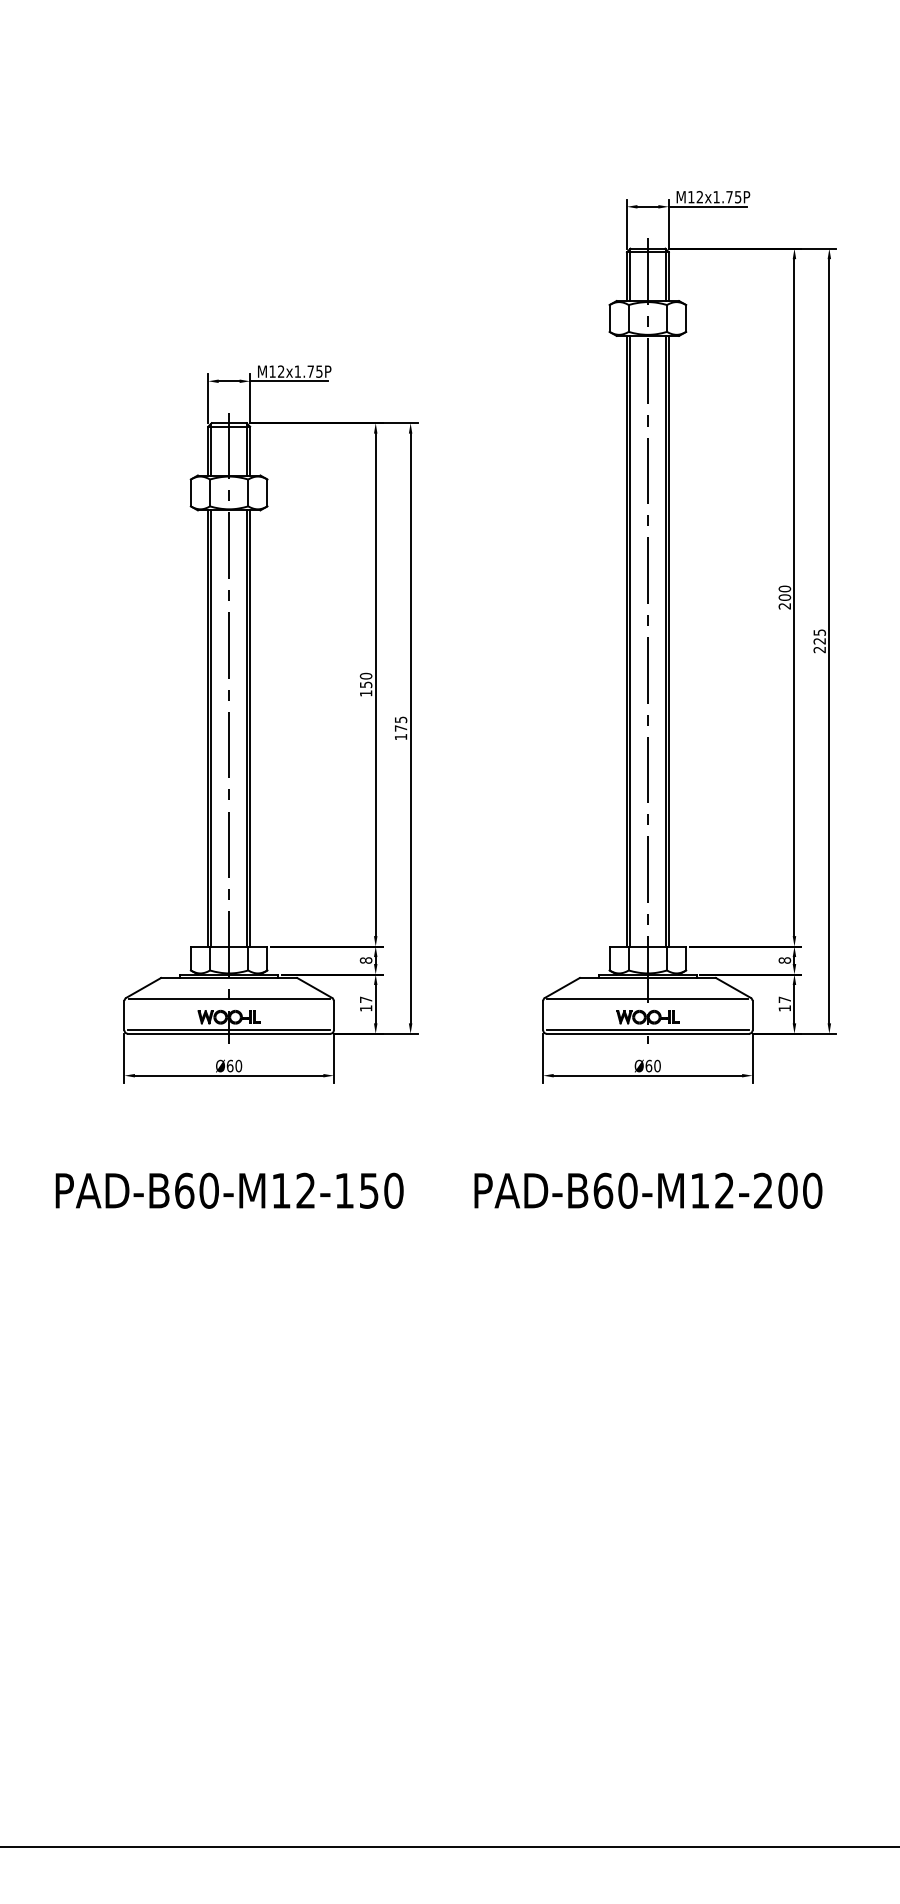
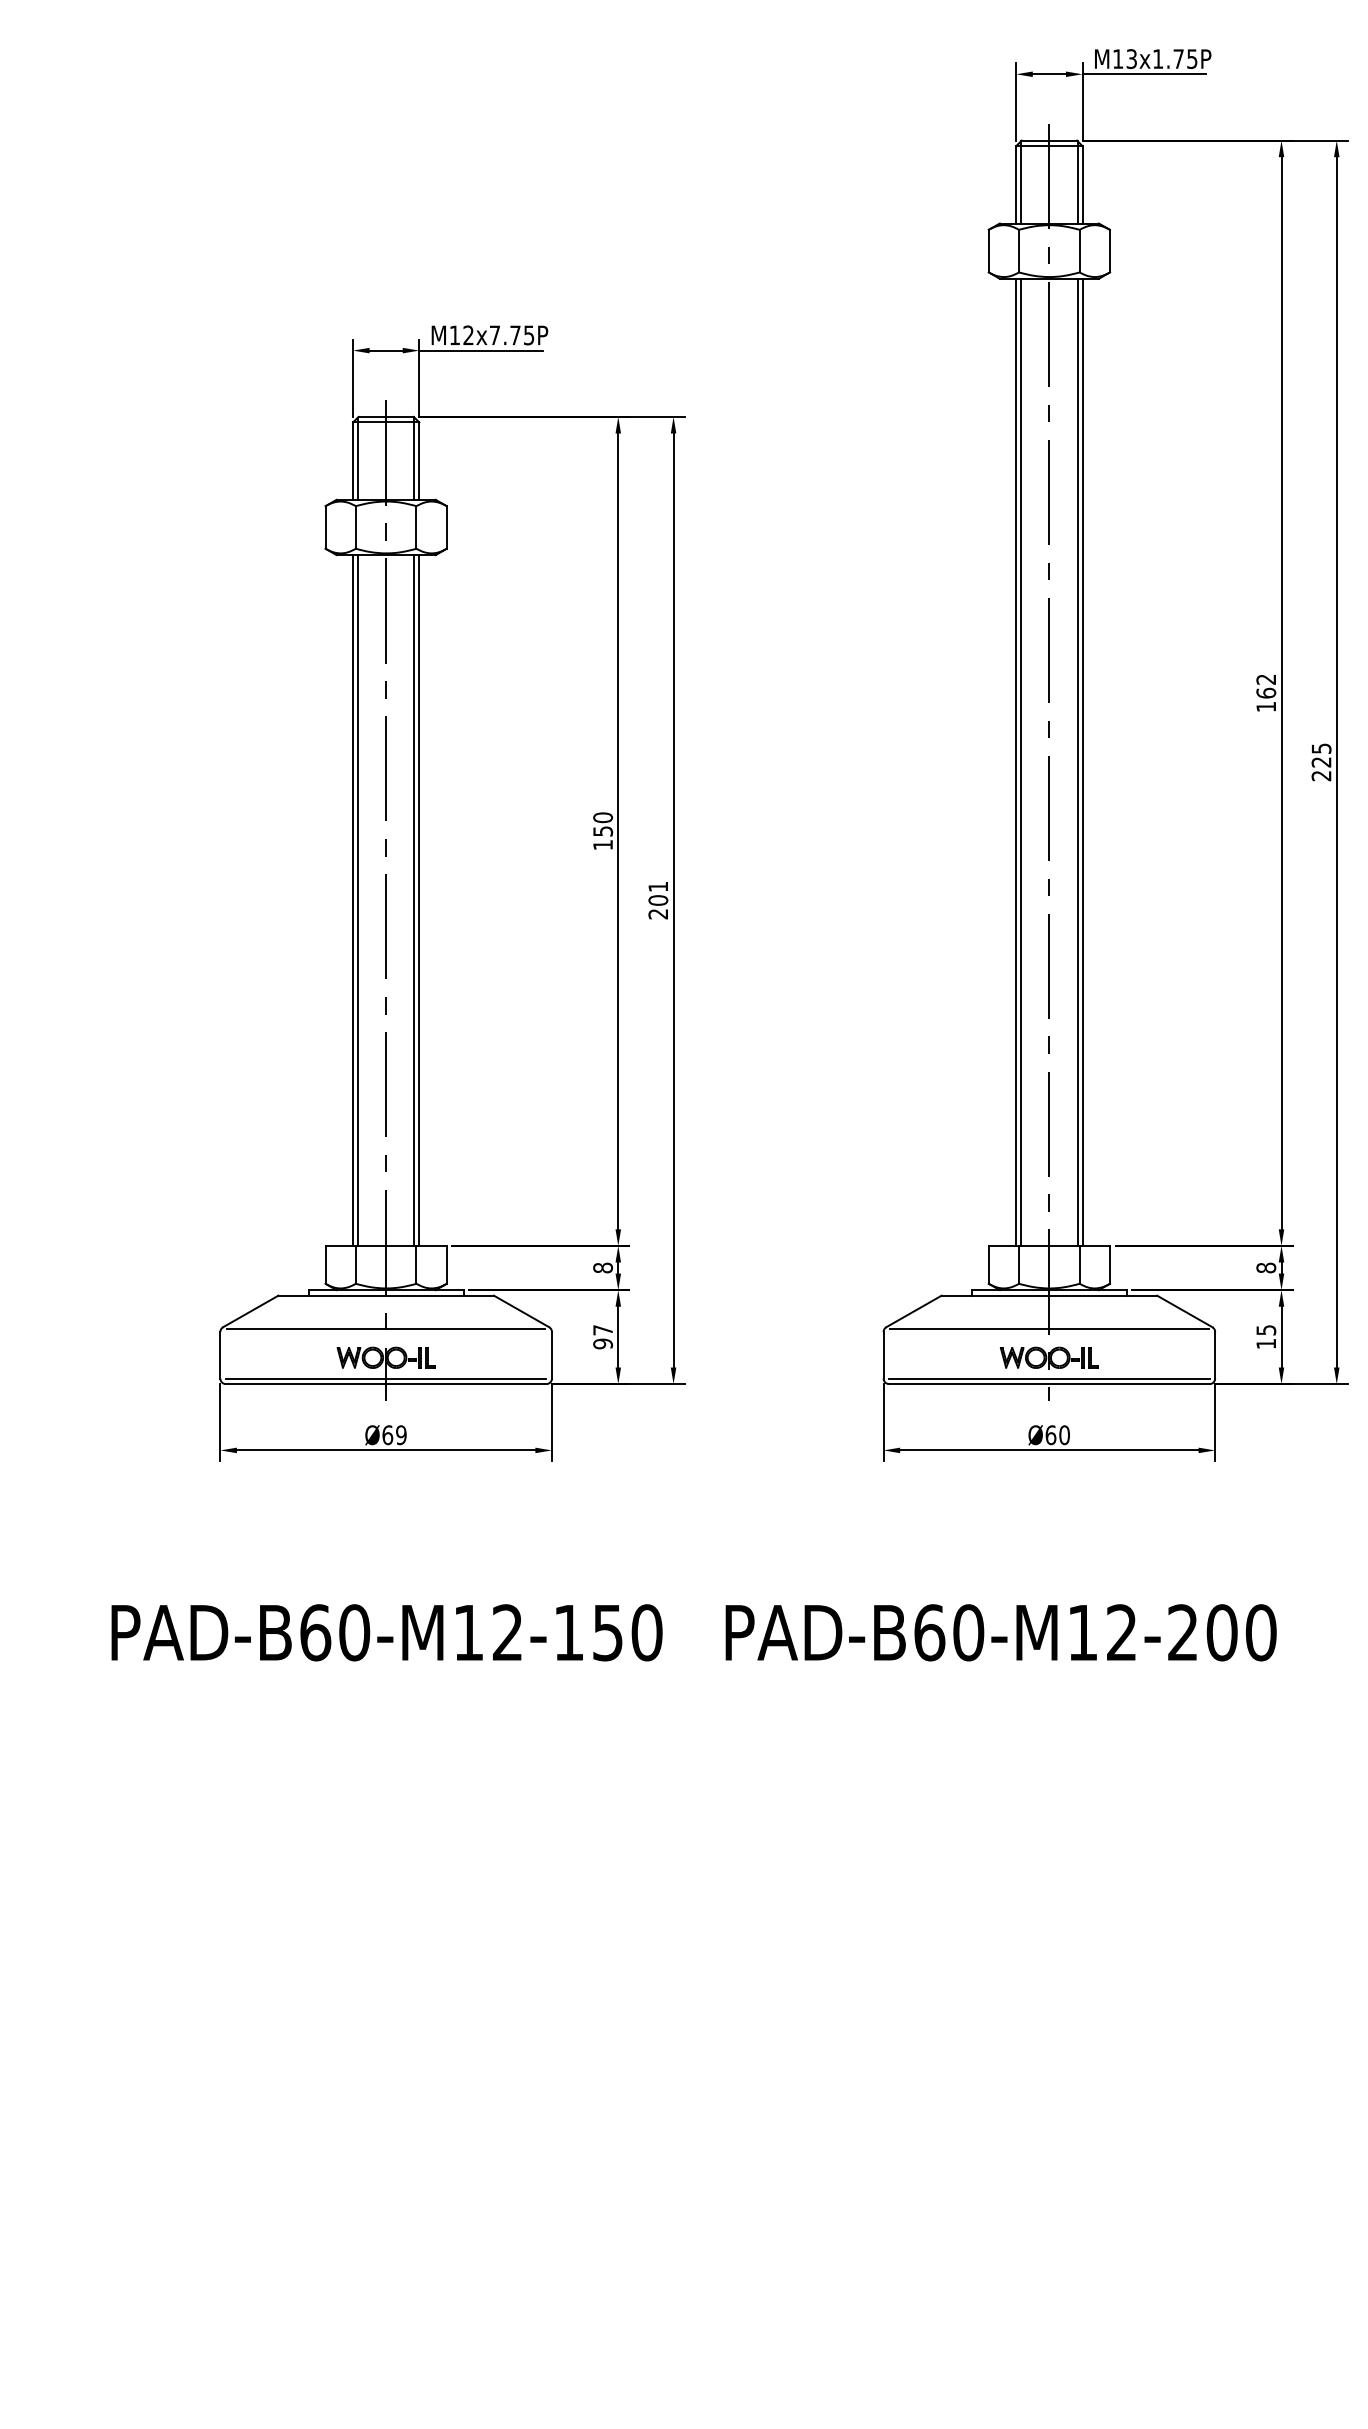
text: (699, 197) -> (1131, 59), M12x1.75P -> M13x1.75P
text: (297, 371) -> (494, 335), M12x1.75P -> M12x7.75P
text: (784, 597) -> (1265, 693), 200 -> 162
text: (400, 728) -> (657, 900), 175 -> 201
text: (784, 999) -> (1265, 1329), 17 -> 15
text: (365, 1008) -> (602, 1343), 17 -> 97
text: (238, 1066) -> (400, 1435), Ø60 -> Ø69
text: (648, 1190) -> (1001, 1632), moved

